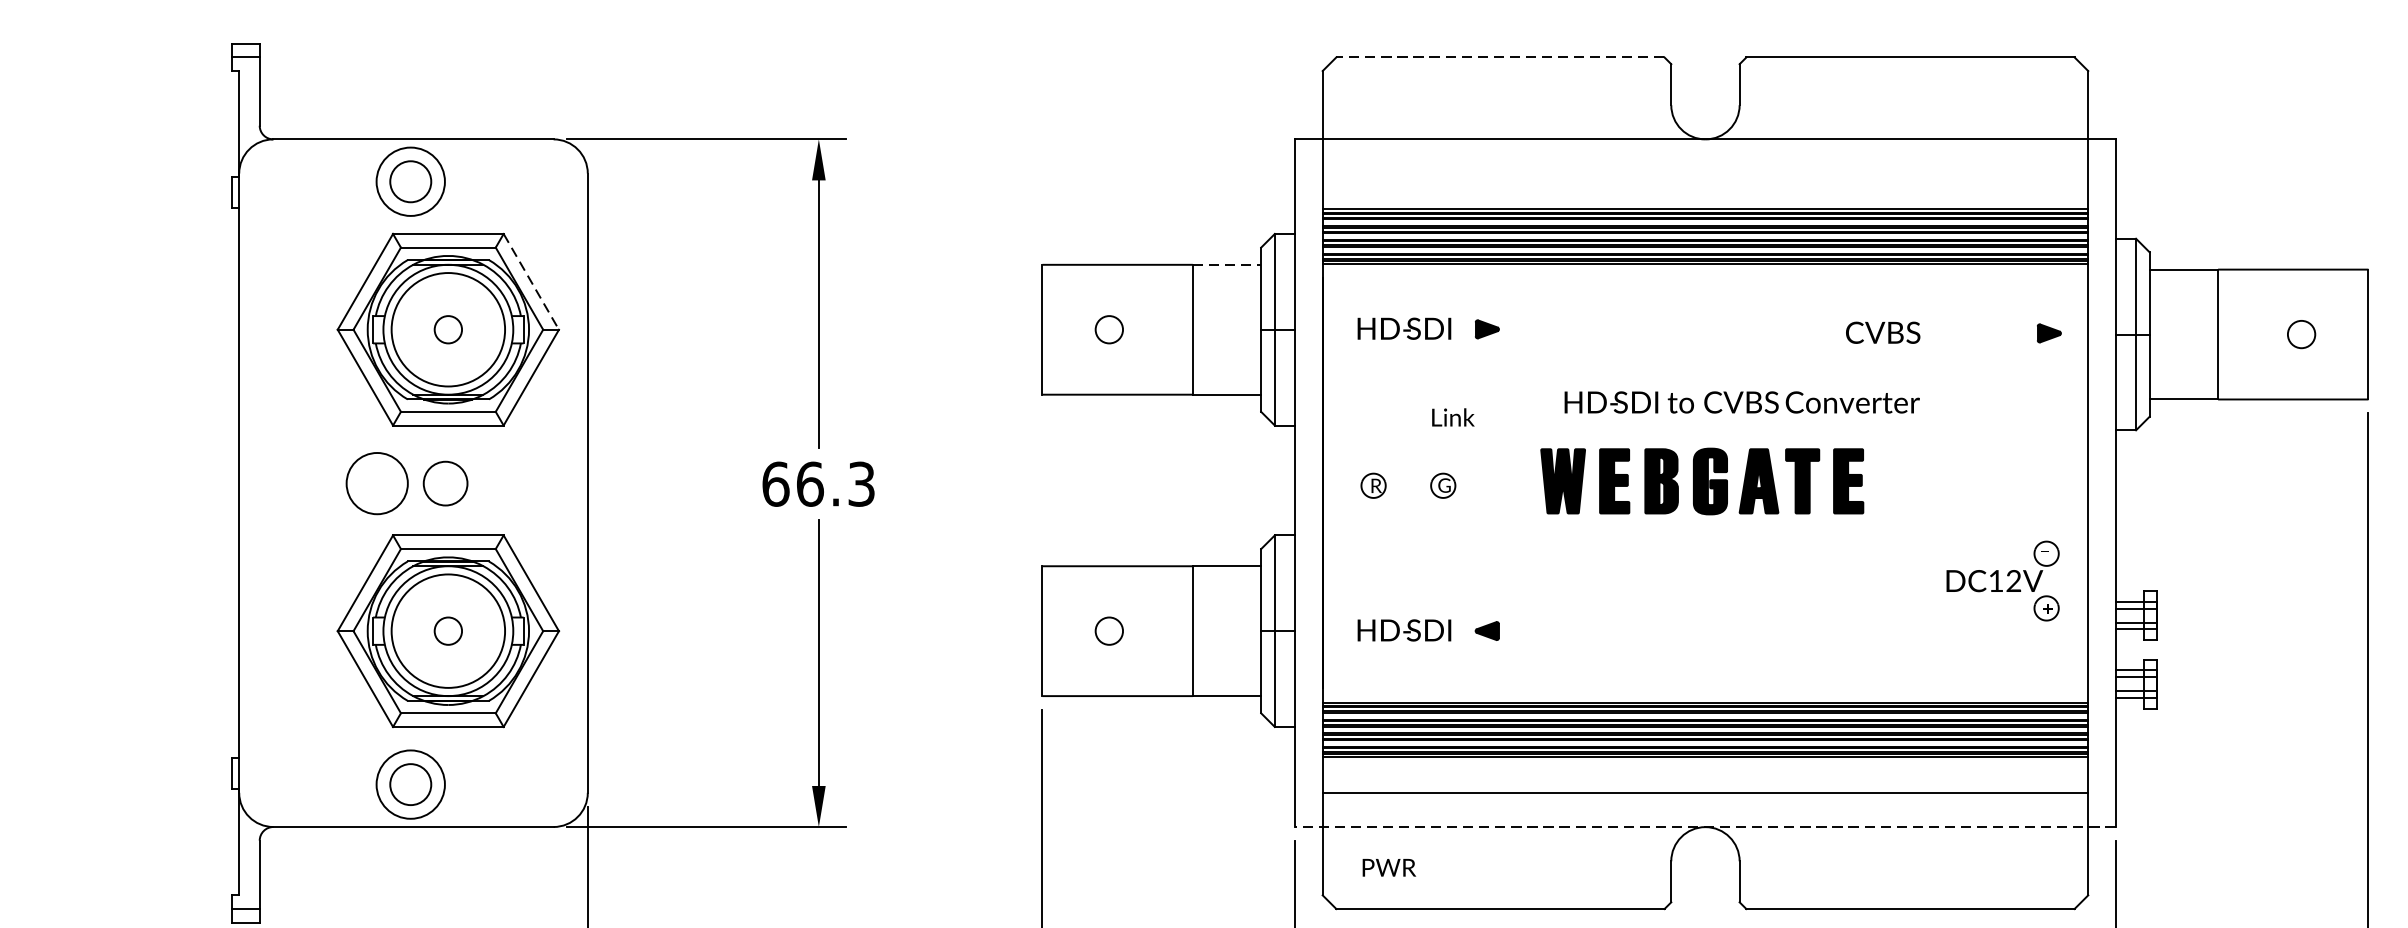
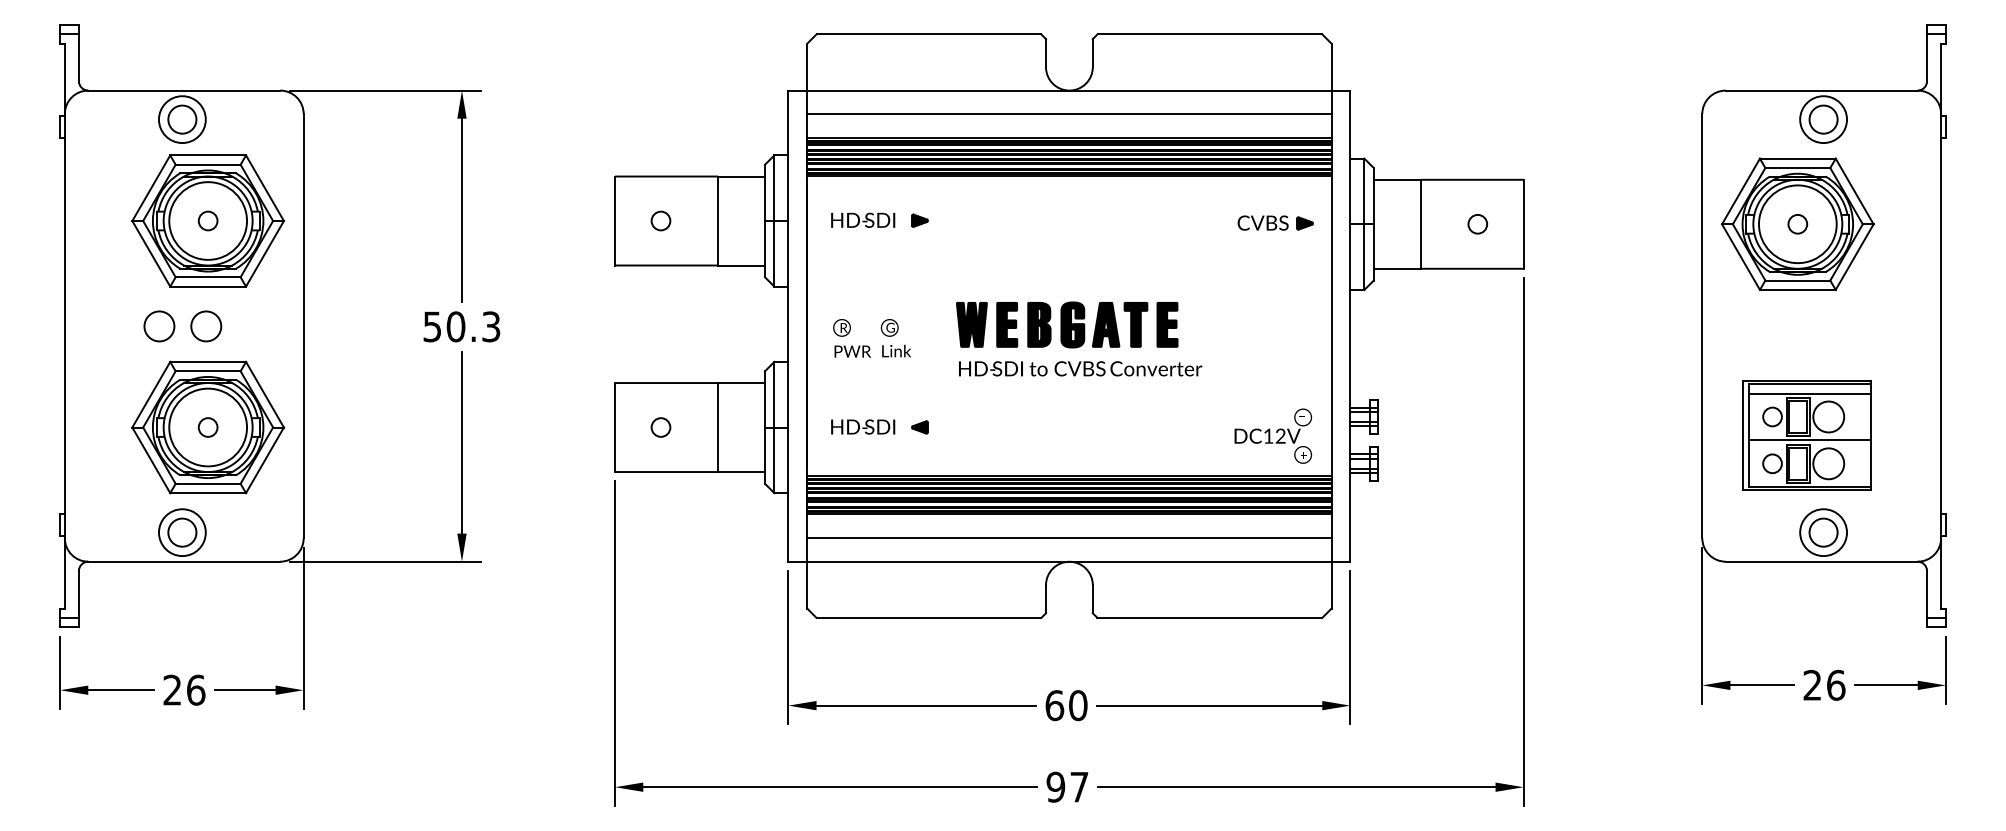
line: (1499, 57) -> (928, 34), dashed -> solid
line: (1705, 174) -> (1069, 114), added
line: (1228, 264) -> (742, 176), dashed -> solid
line: (530, 282) -> (264, 188), dashed -> solid
text: (1882, 331) -> (1262, 222), moved
text: (1742, 401) -> (1080, 368), moved
text: (1453, 416) -> (896, 350), moved
circle: (377, 483) -> (159, 326), size x0.71
text: (793, 483) -> (444, 326), 66.3 -> 50.3
text: (2003, 580) -> (1273, 435), moved
line: (1705, 826) -> (1069, 561), dashed -> solid
text: (1388, 867) -> (852, 351), moved

